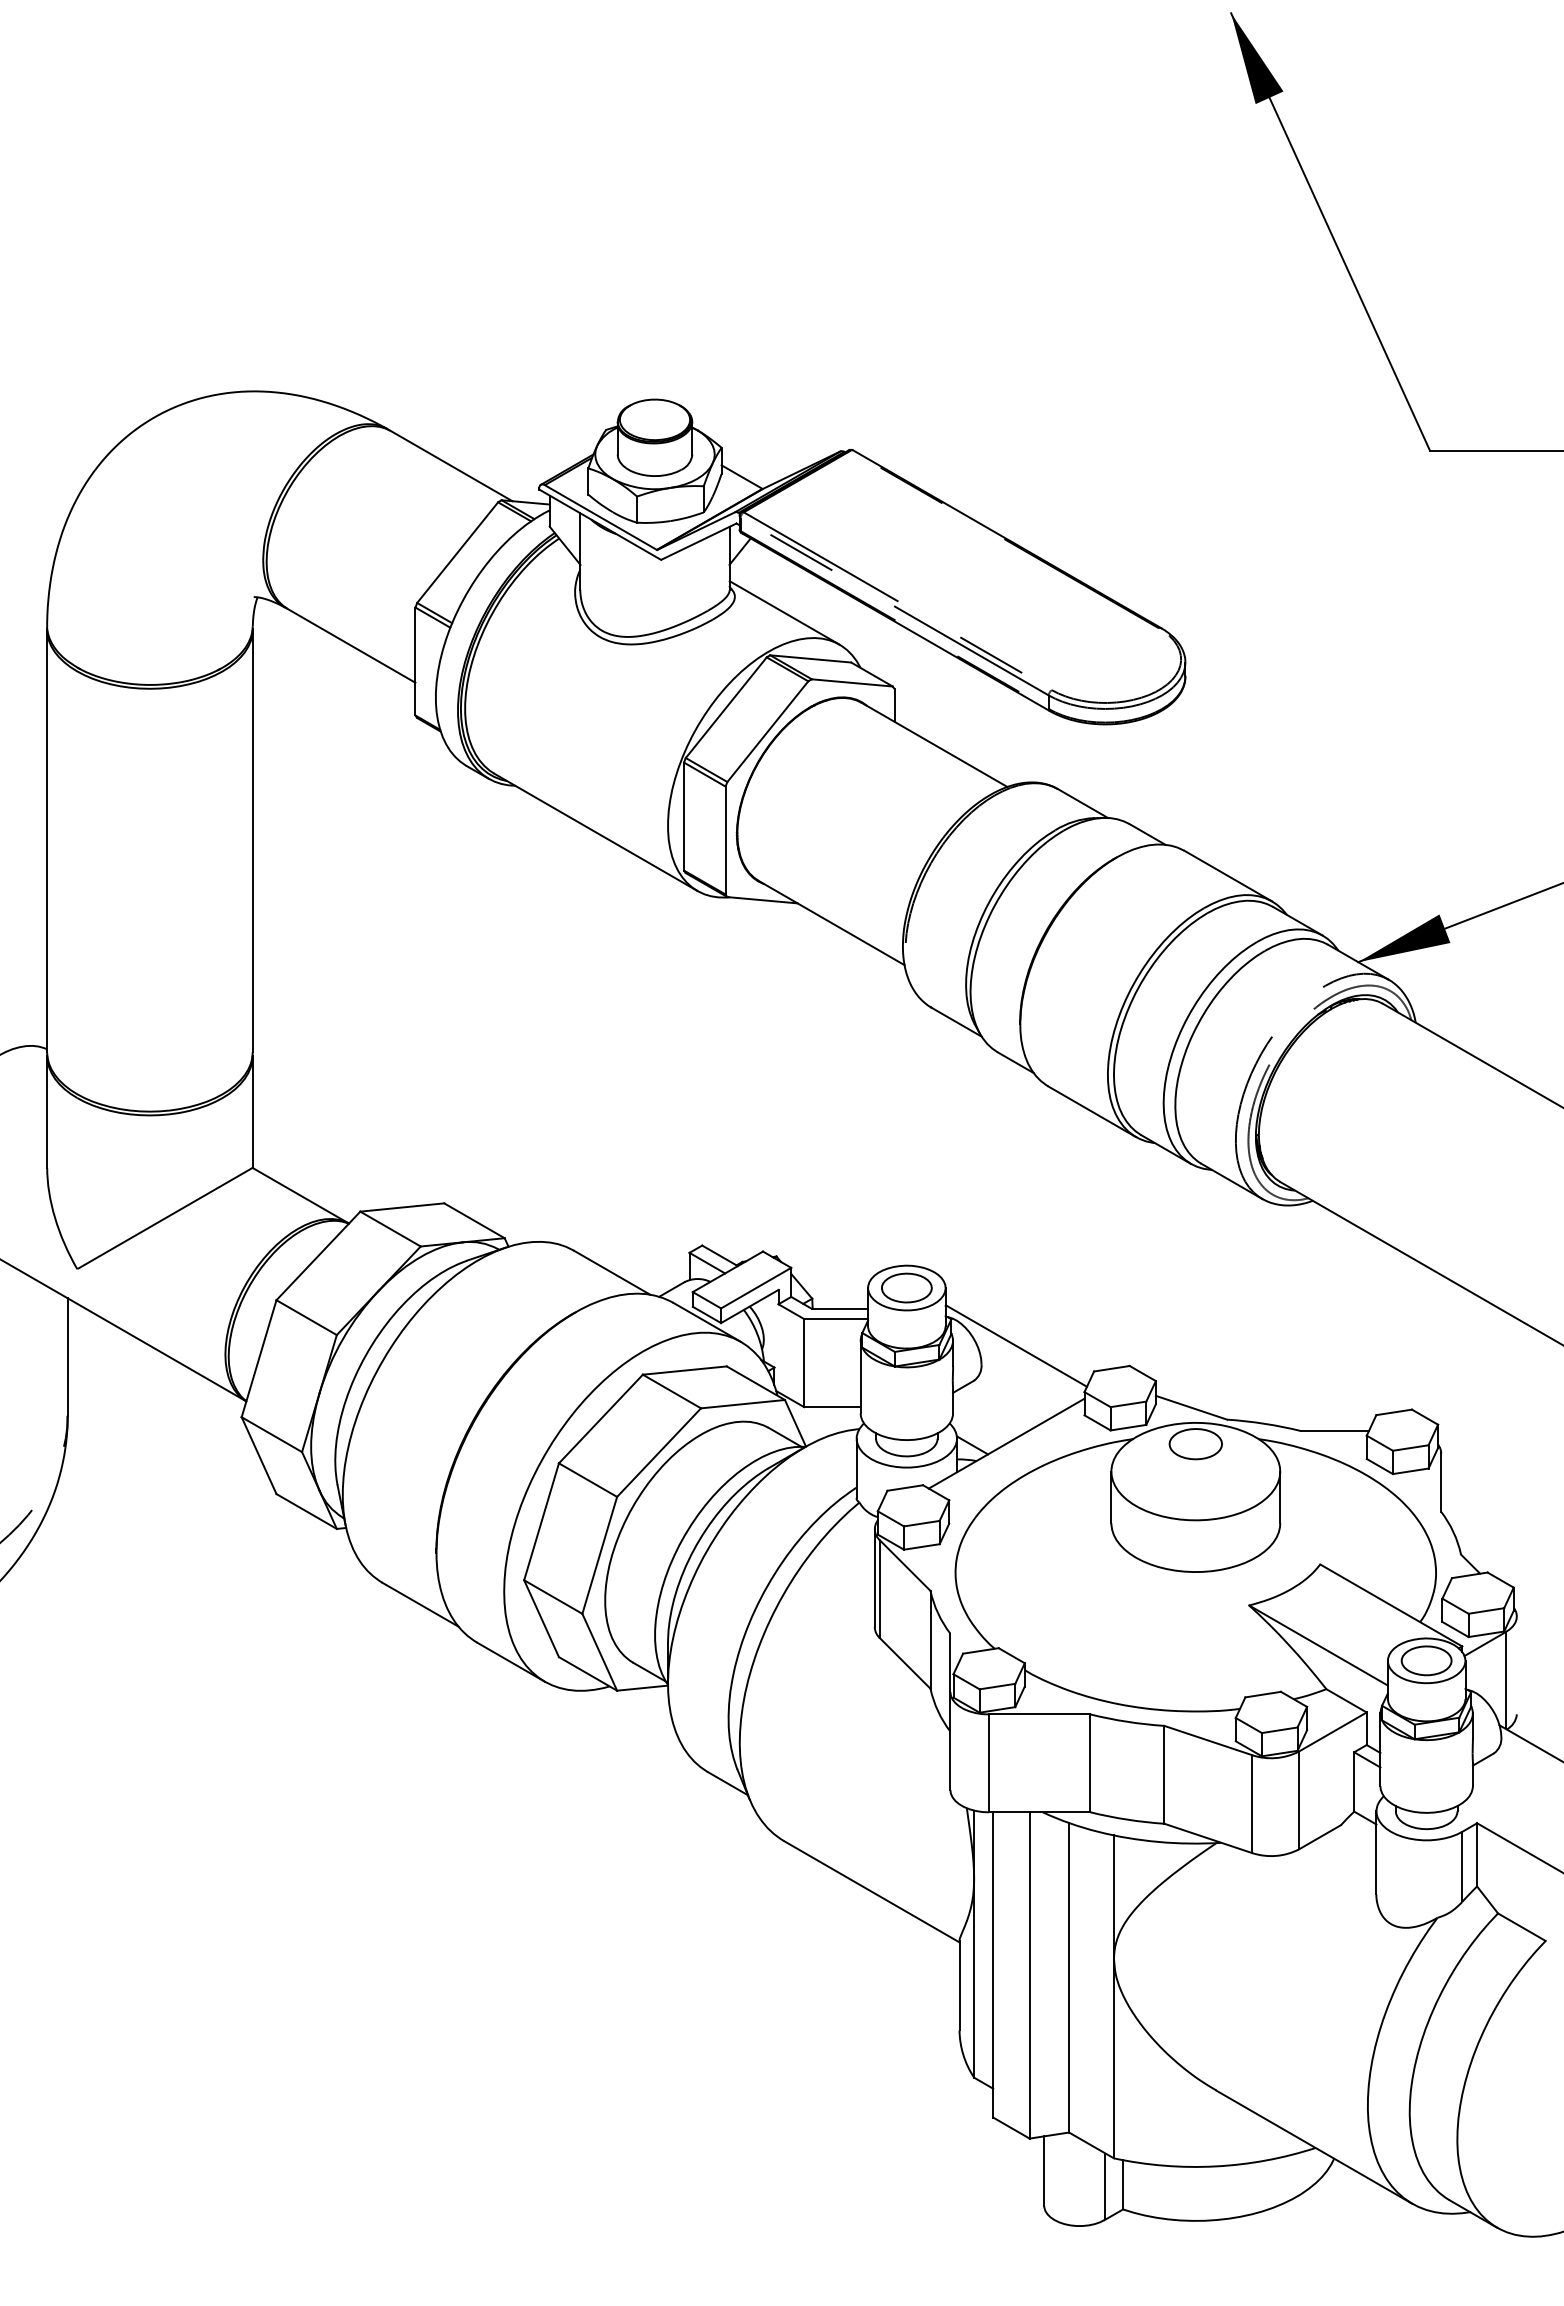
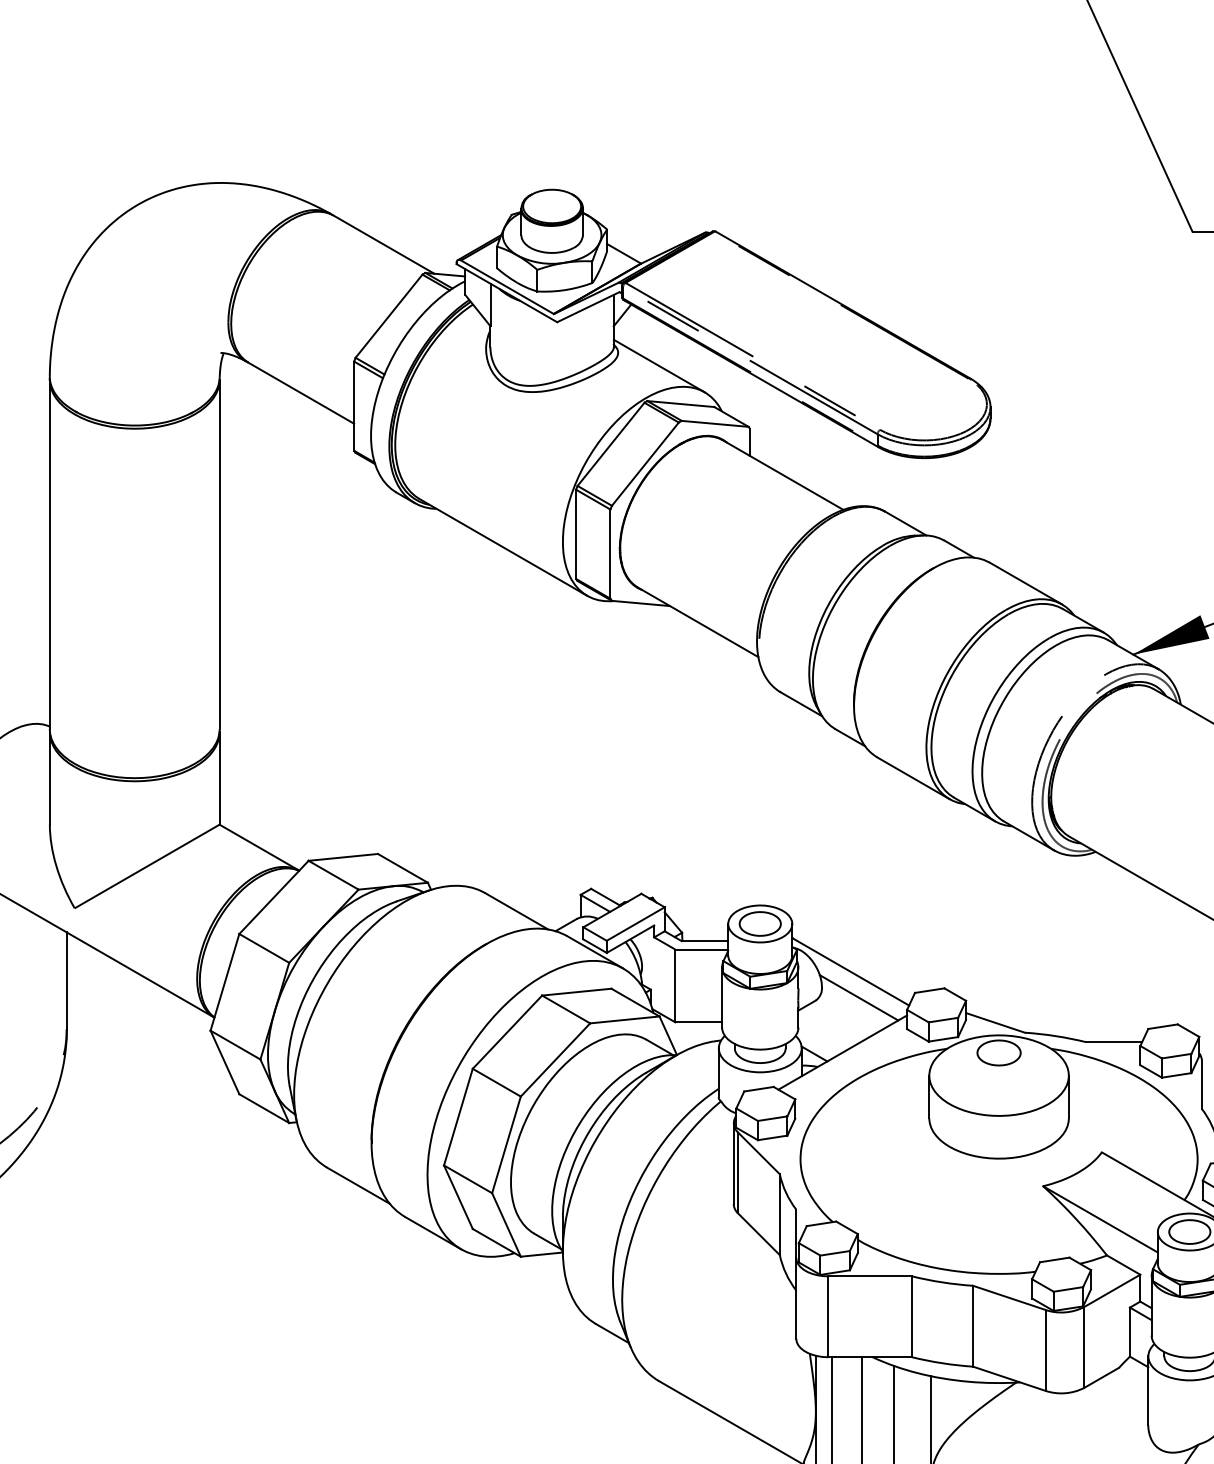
line: (1026, 1377) -> (859, 997), added

